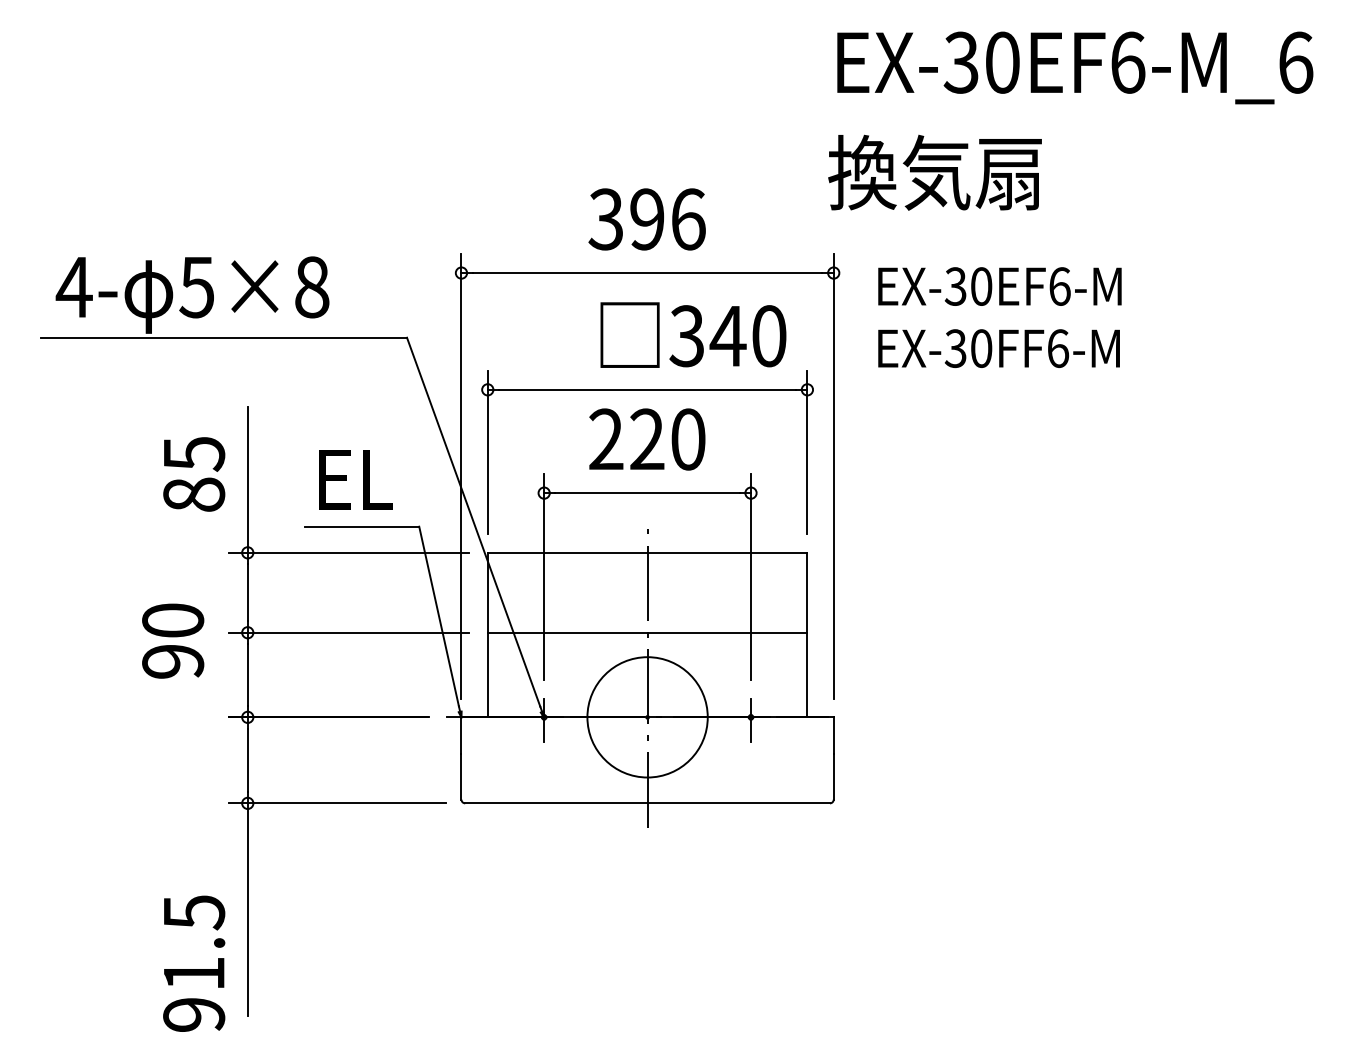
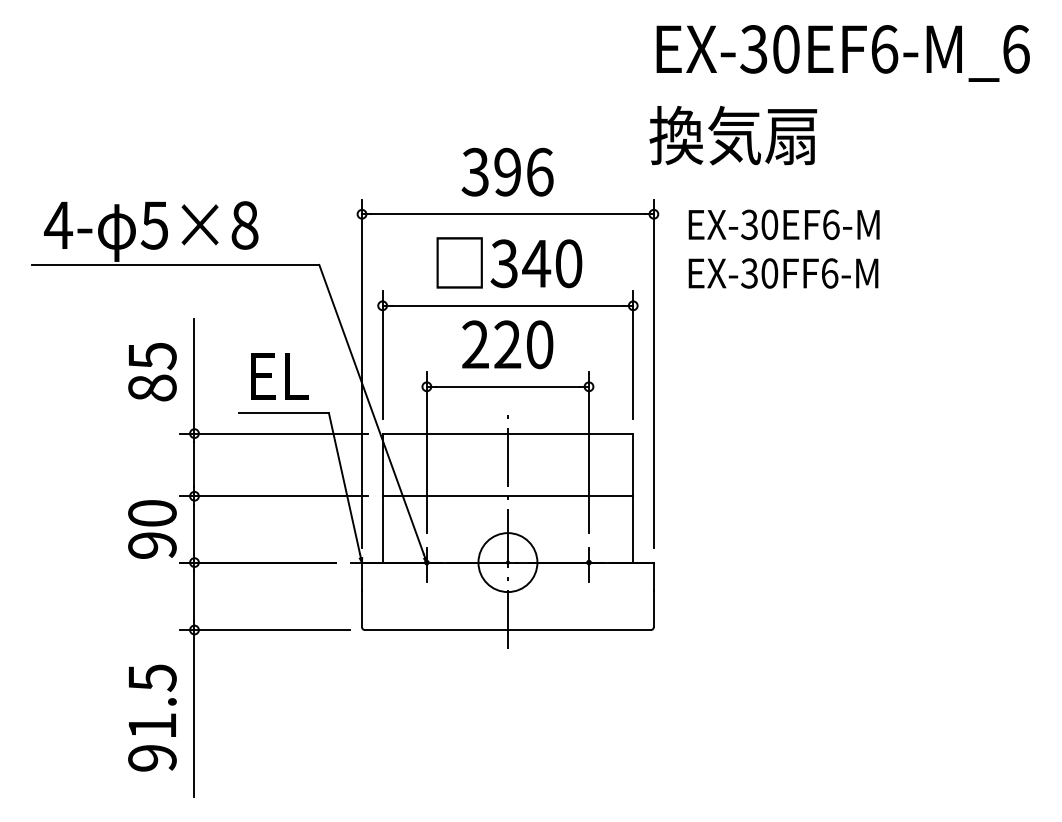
text: (693, 334) -> (509, 262), moved
text: (173, 640) -> (152, 528), moved
circle: (647, 716) -> (507, 561), size x0.62
text: (194, 963) -> (152, 717), moved

